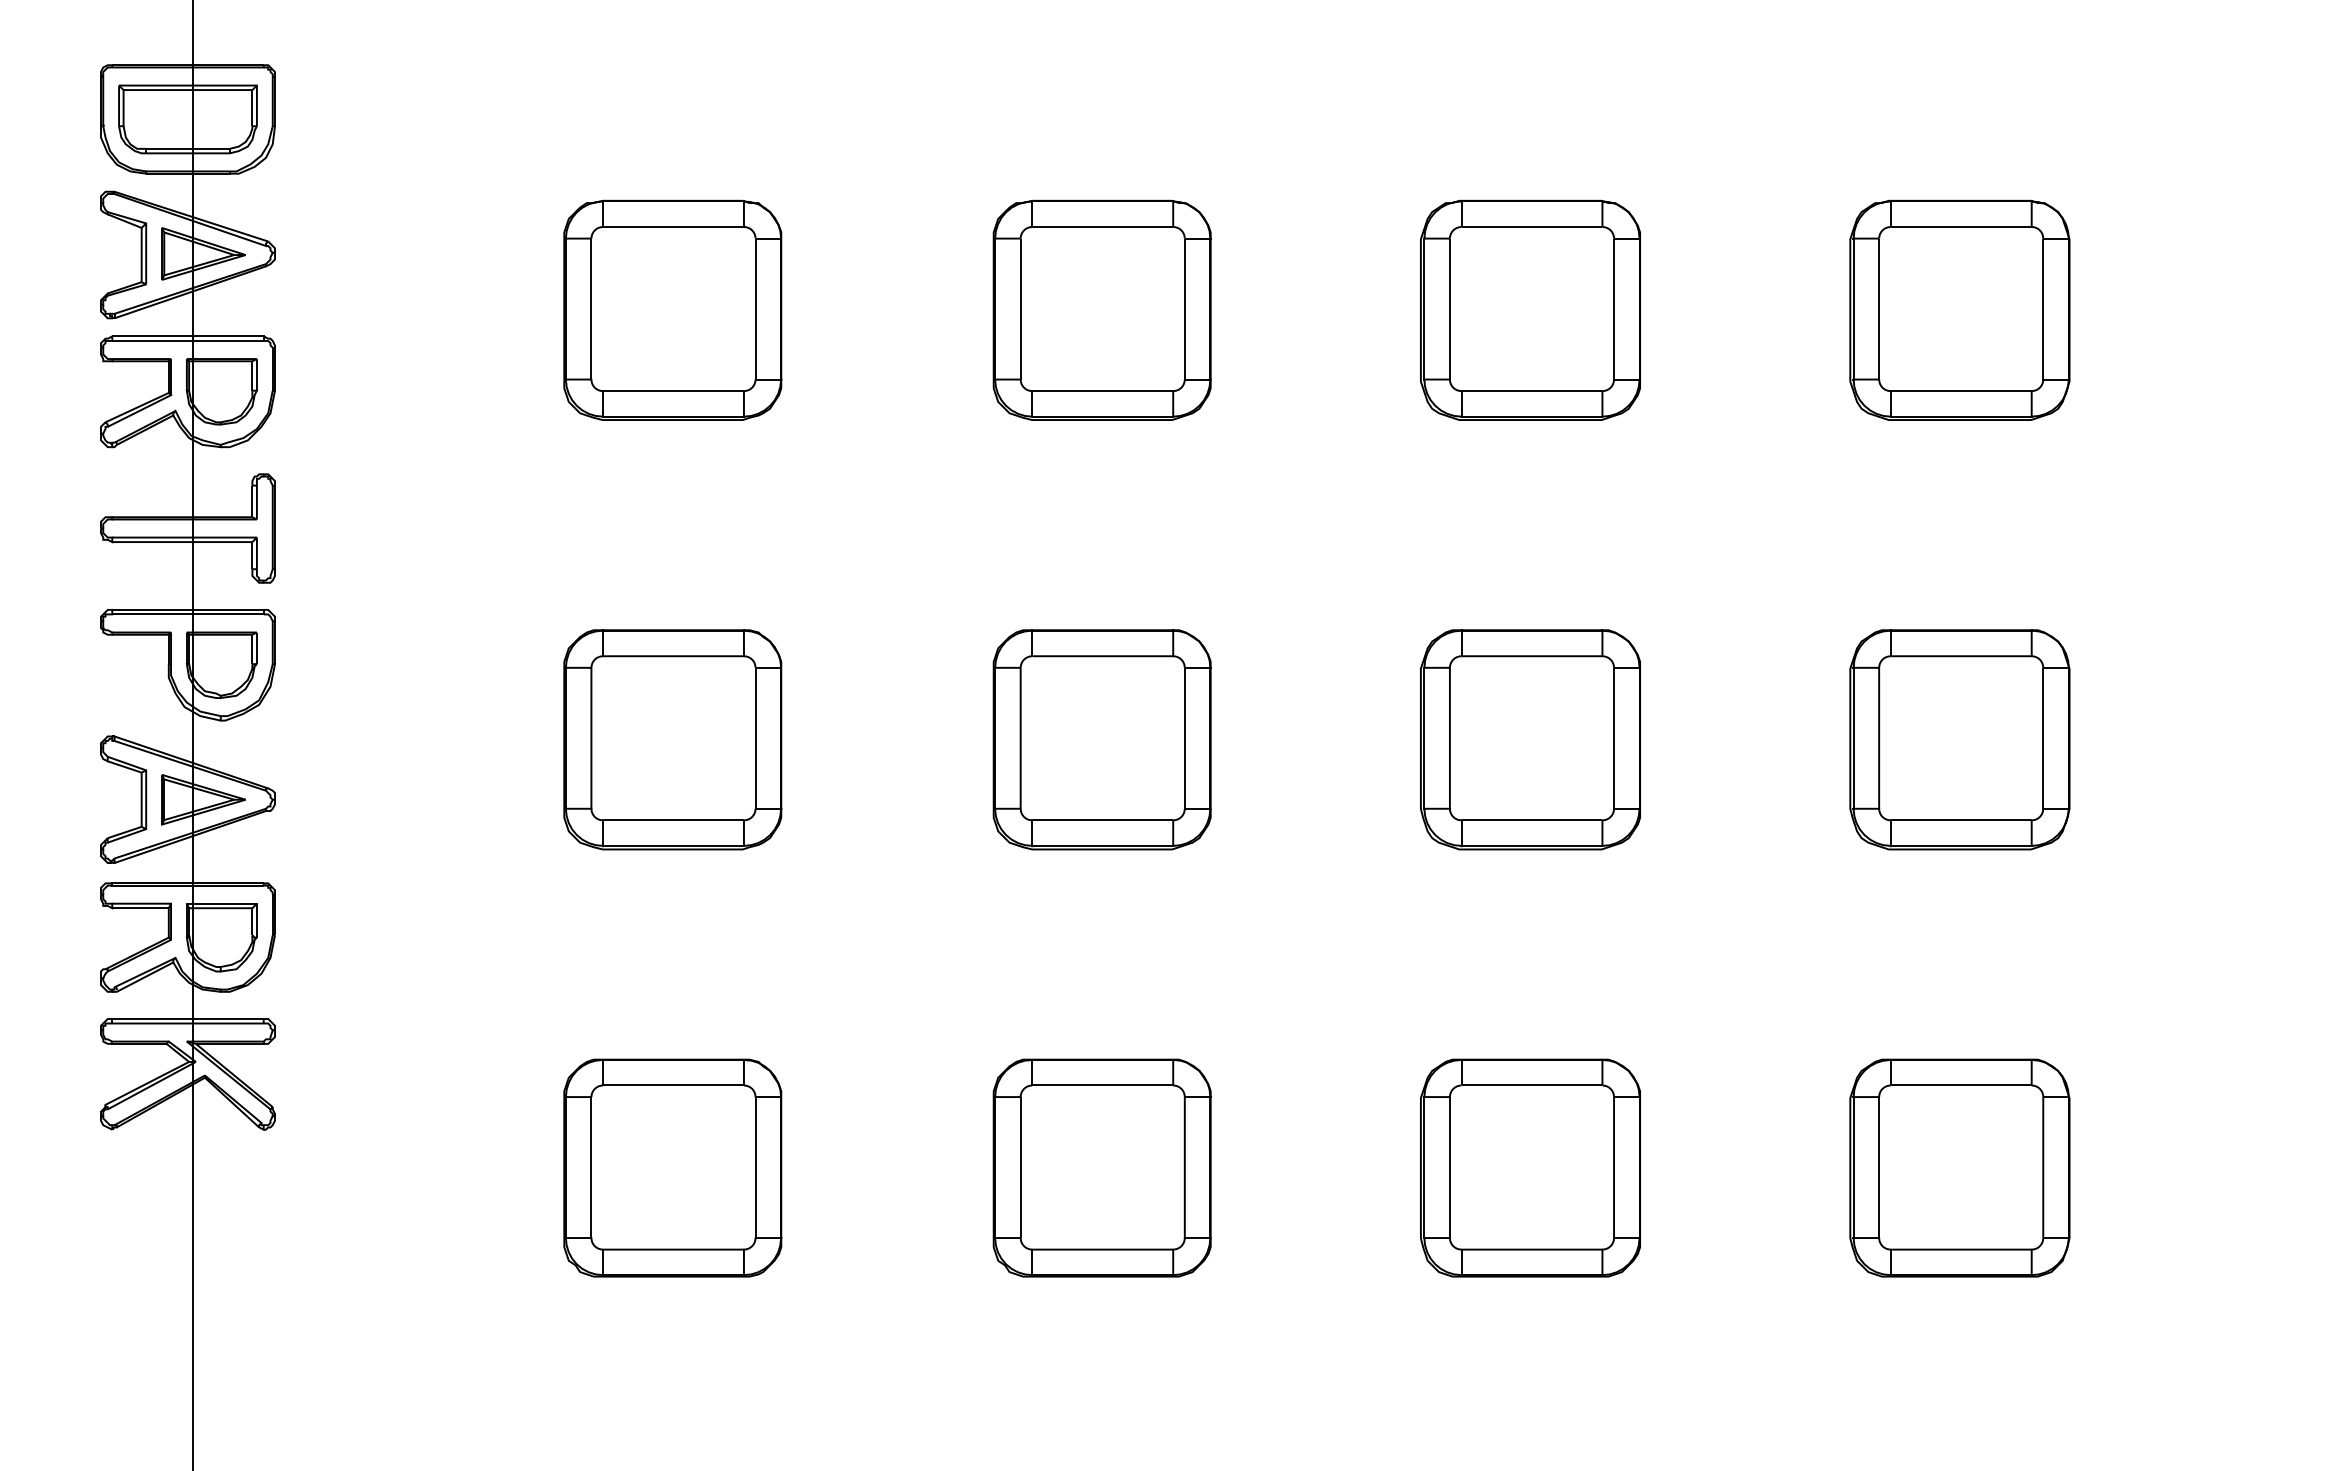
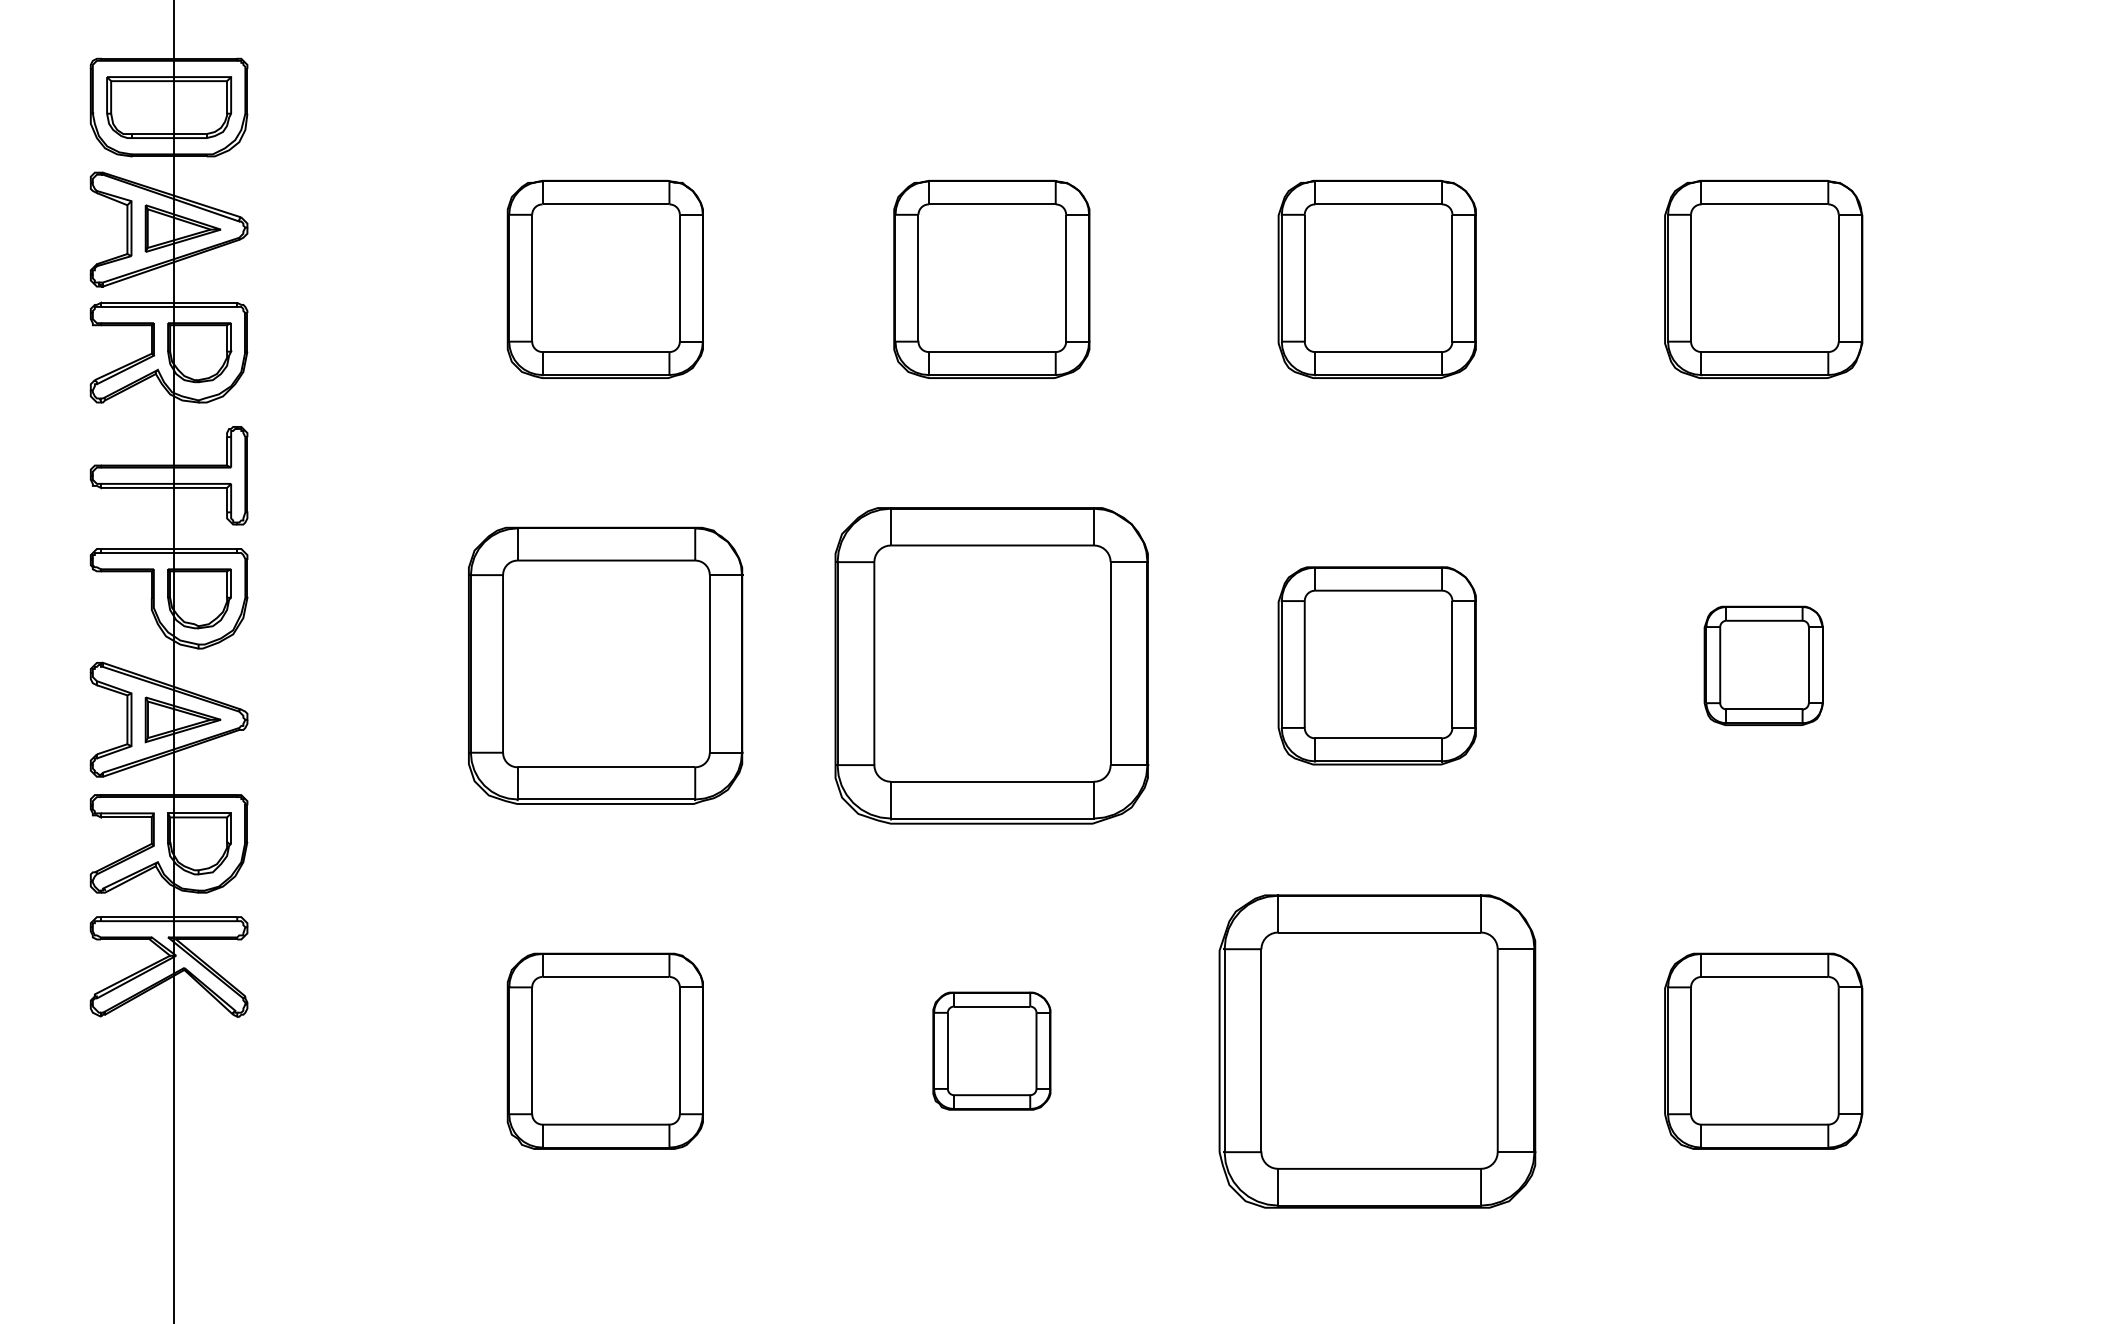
part: (671, 739) -> (604, 665), size x1.4
part: (1101, 739) -> (991, 665), size x1.6
part: (1959, 739) -> (1763, 665), size x0.6
part: (1101, 1167) -> (991, 1050), size x0.6
part: (1529, 1167) -> (1376, 1050), size x1.6

